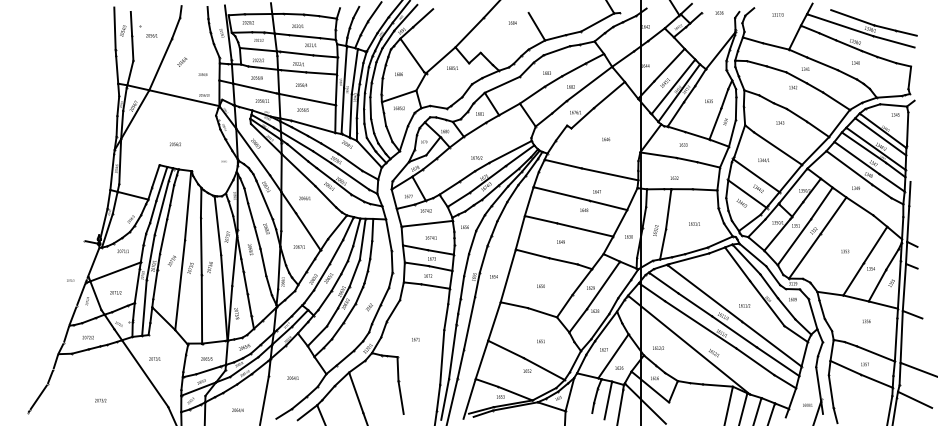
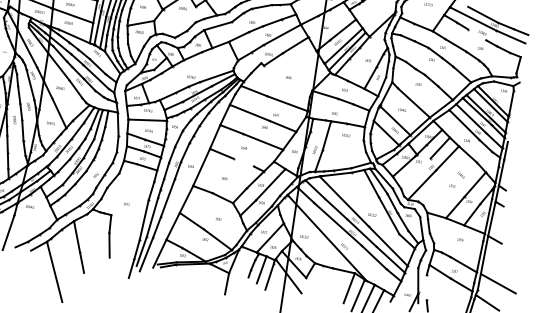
line: (848, 45) -> (477, 34), removed
text: (741, 202) -> (460, 174), moved
text: (694, 223) -> (346, 135), moved
line: (793, 242) -> (415, 173), removed
line: (563, 261) -> (243, 162), removed
text: (292, 377) -> (29, 206), moved
line: (830, 391) -> (426, 287), removed

